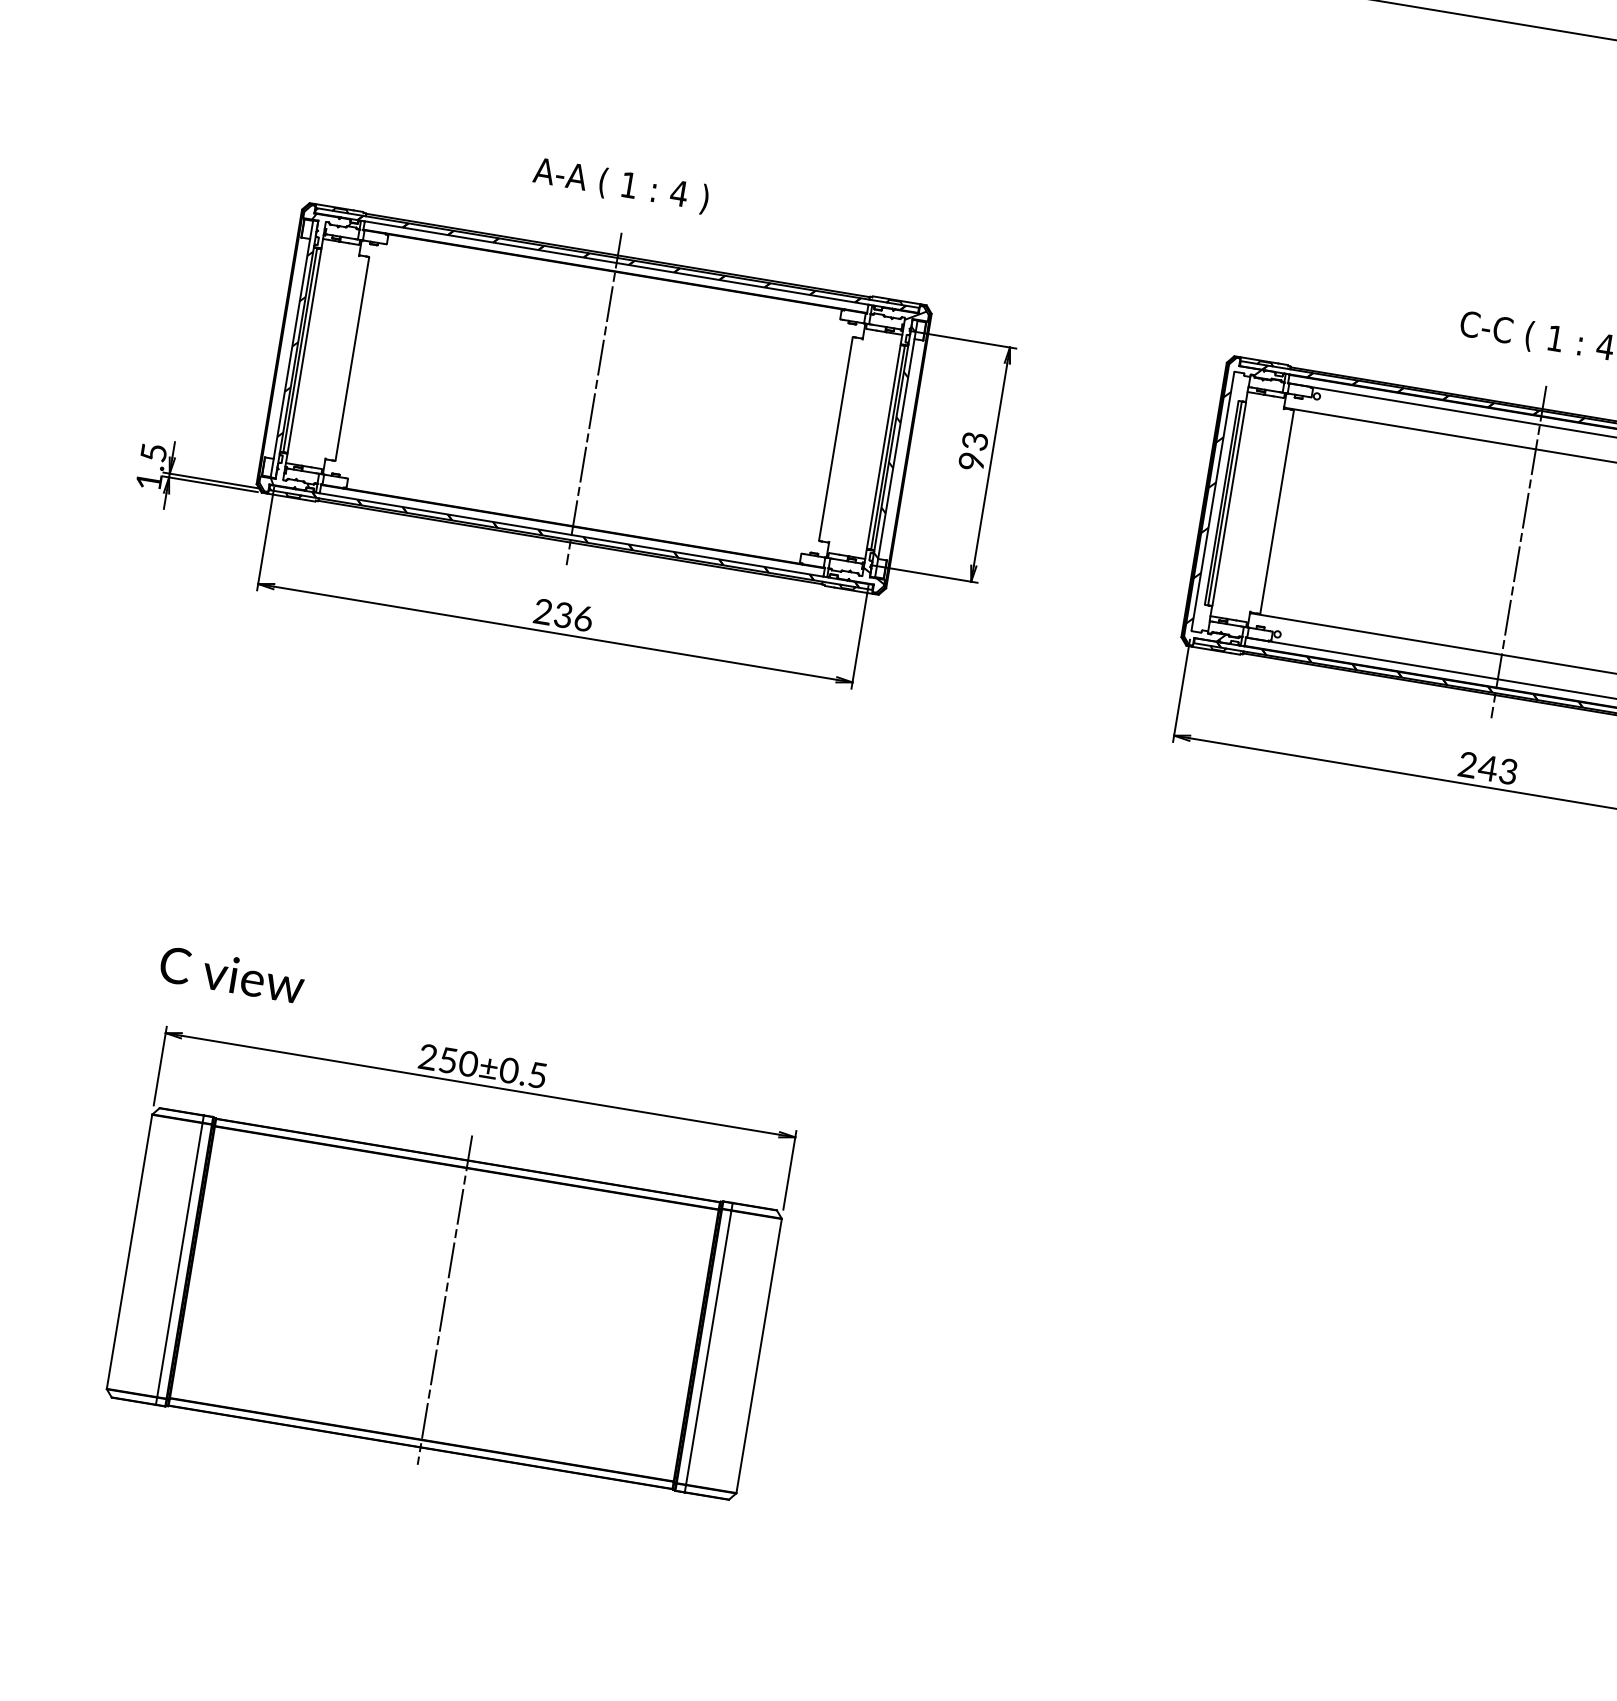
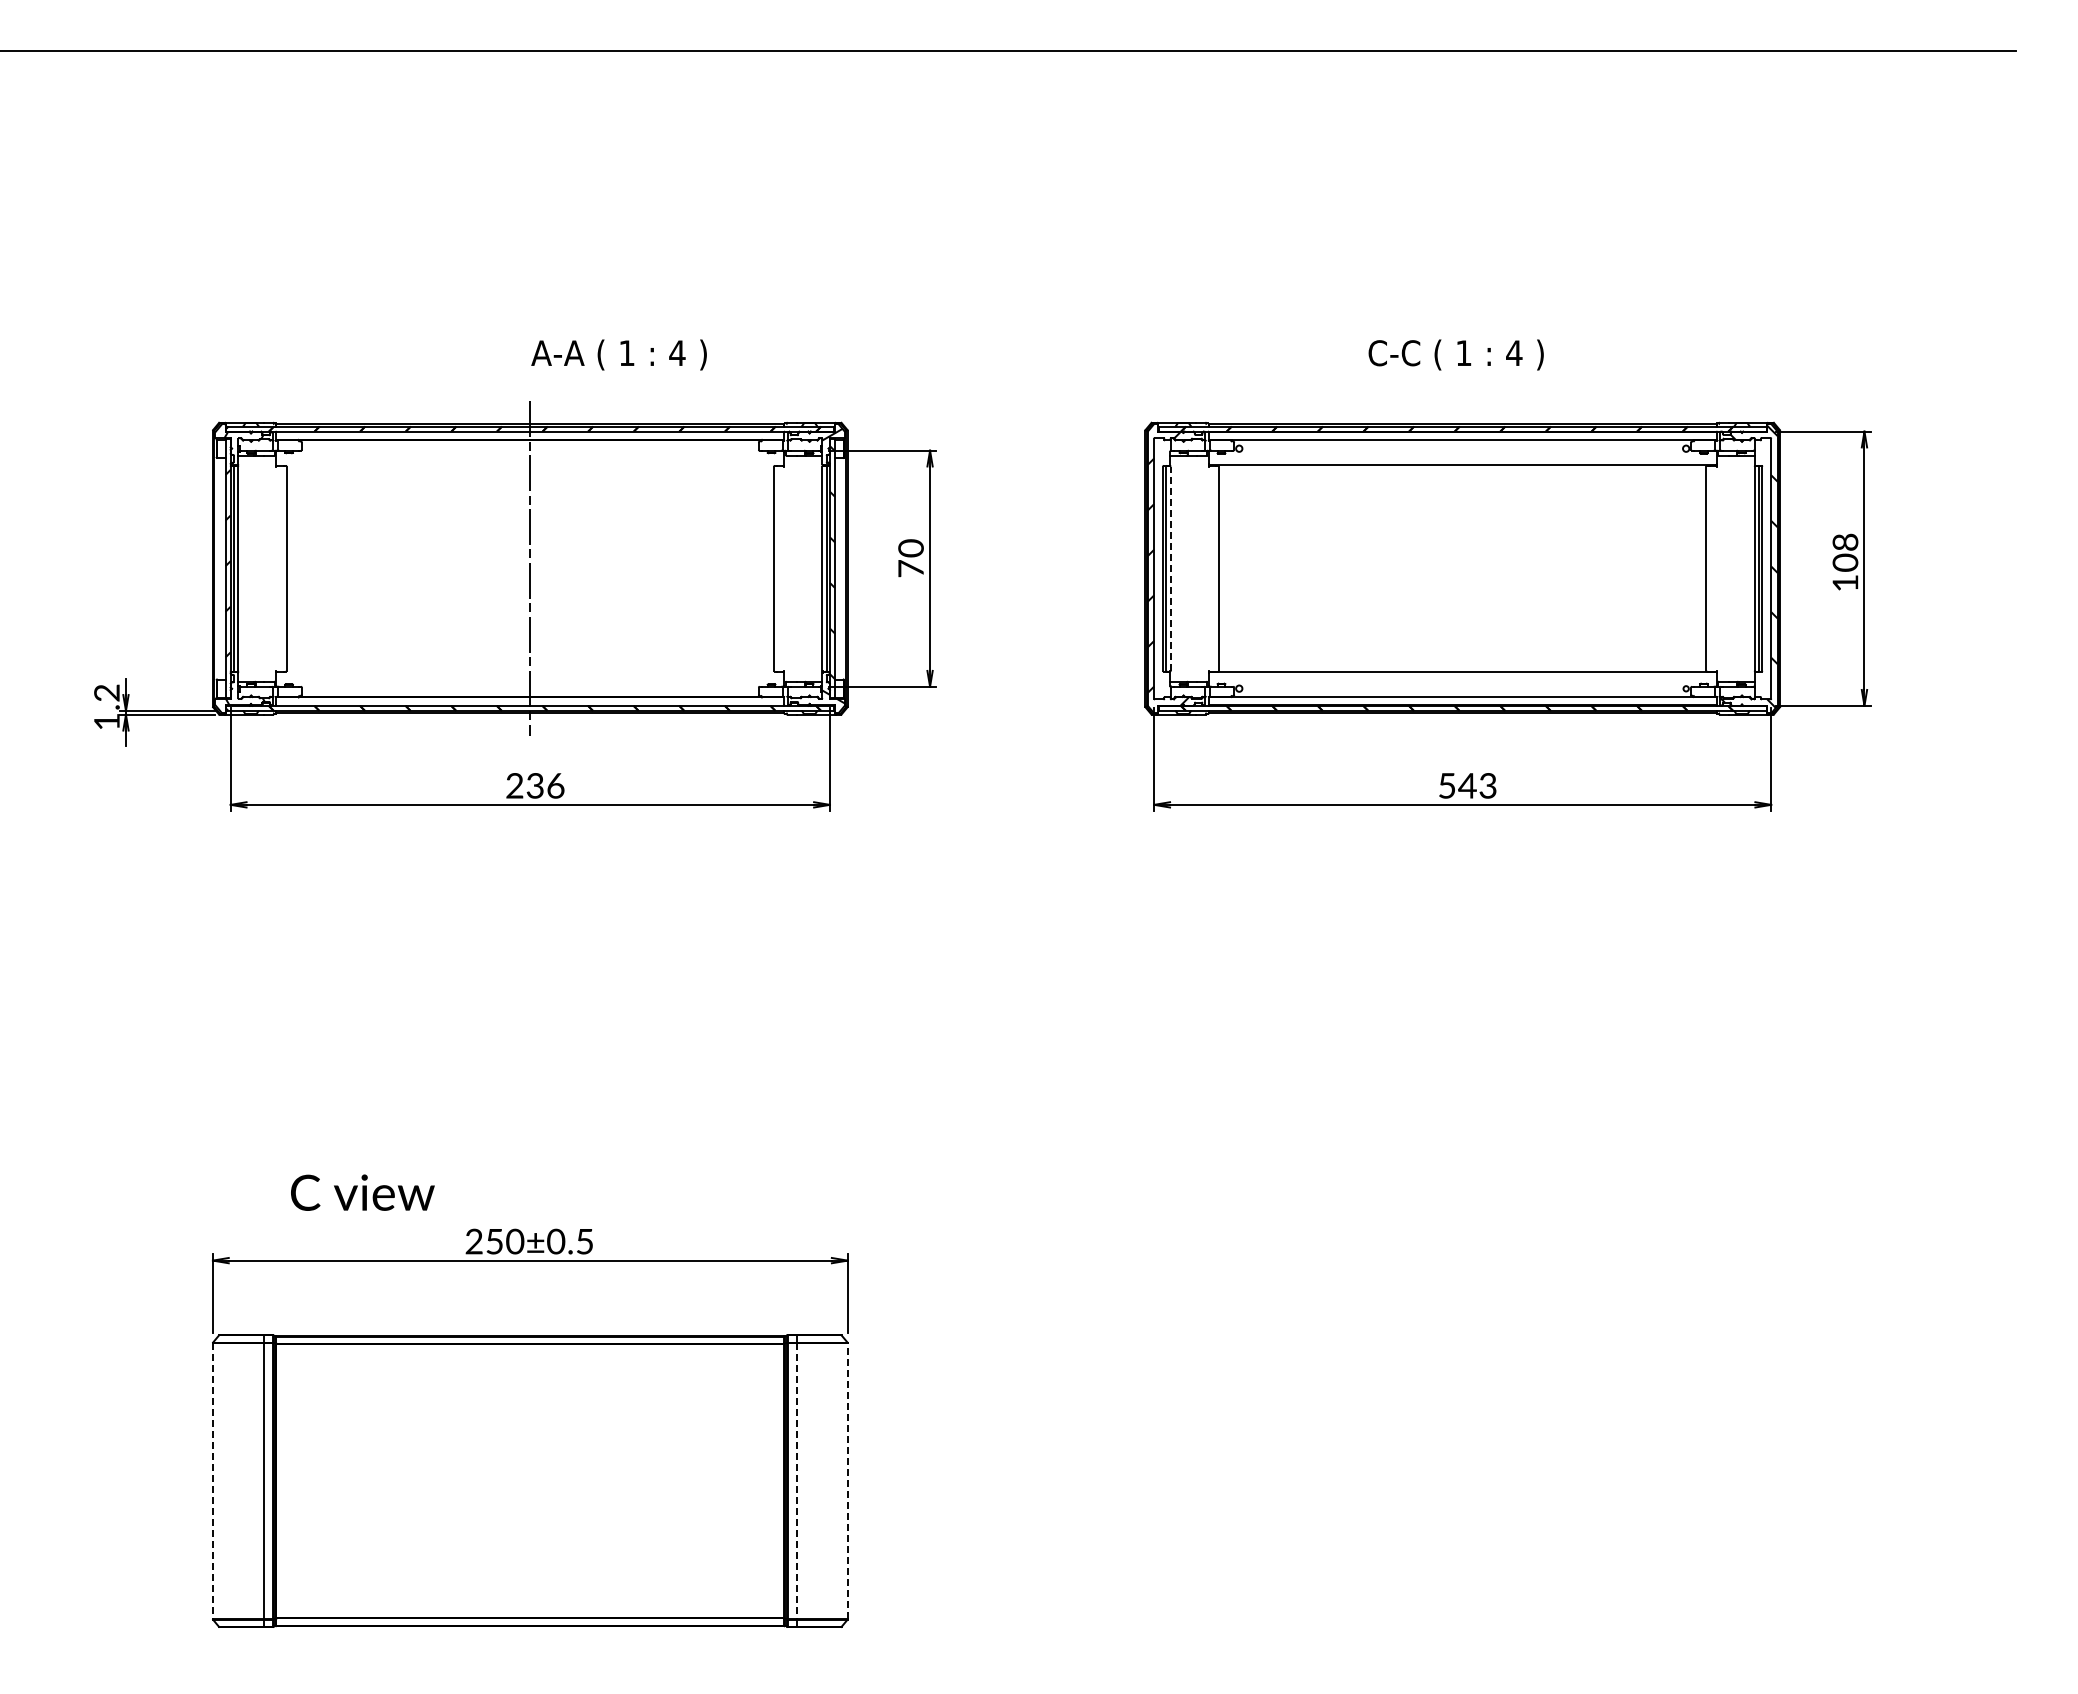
text: (620, 185) -> (618, 354), moved
text: (972, 451) -> (910, 558), 93 -> 70
text: (153, 452) -> (106, 692), 1.5 -> 1.2
line: (1229, 503) -> (1170, 568), solid -> dashed
line: (1518, 551) -> (1462, 568), removed
text: (1467, 764) -> (1446, 785), 243 -> 543
text: (232, 974) -> (362, 1192), moved
line: (129, 1252) -> (212, 1481), solid -> dashed
line: (445, 1300) -> (530, 1477), removed
line: (708, 1348) -> (796, 1481), solid -> dashed
line: (759, 1355) -> (847, 1480), solid -> dashed

